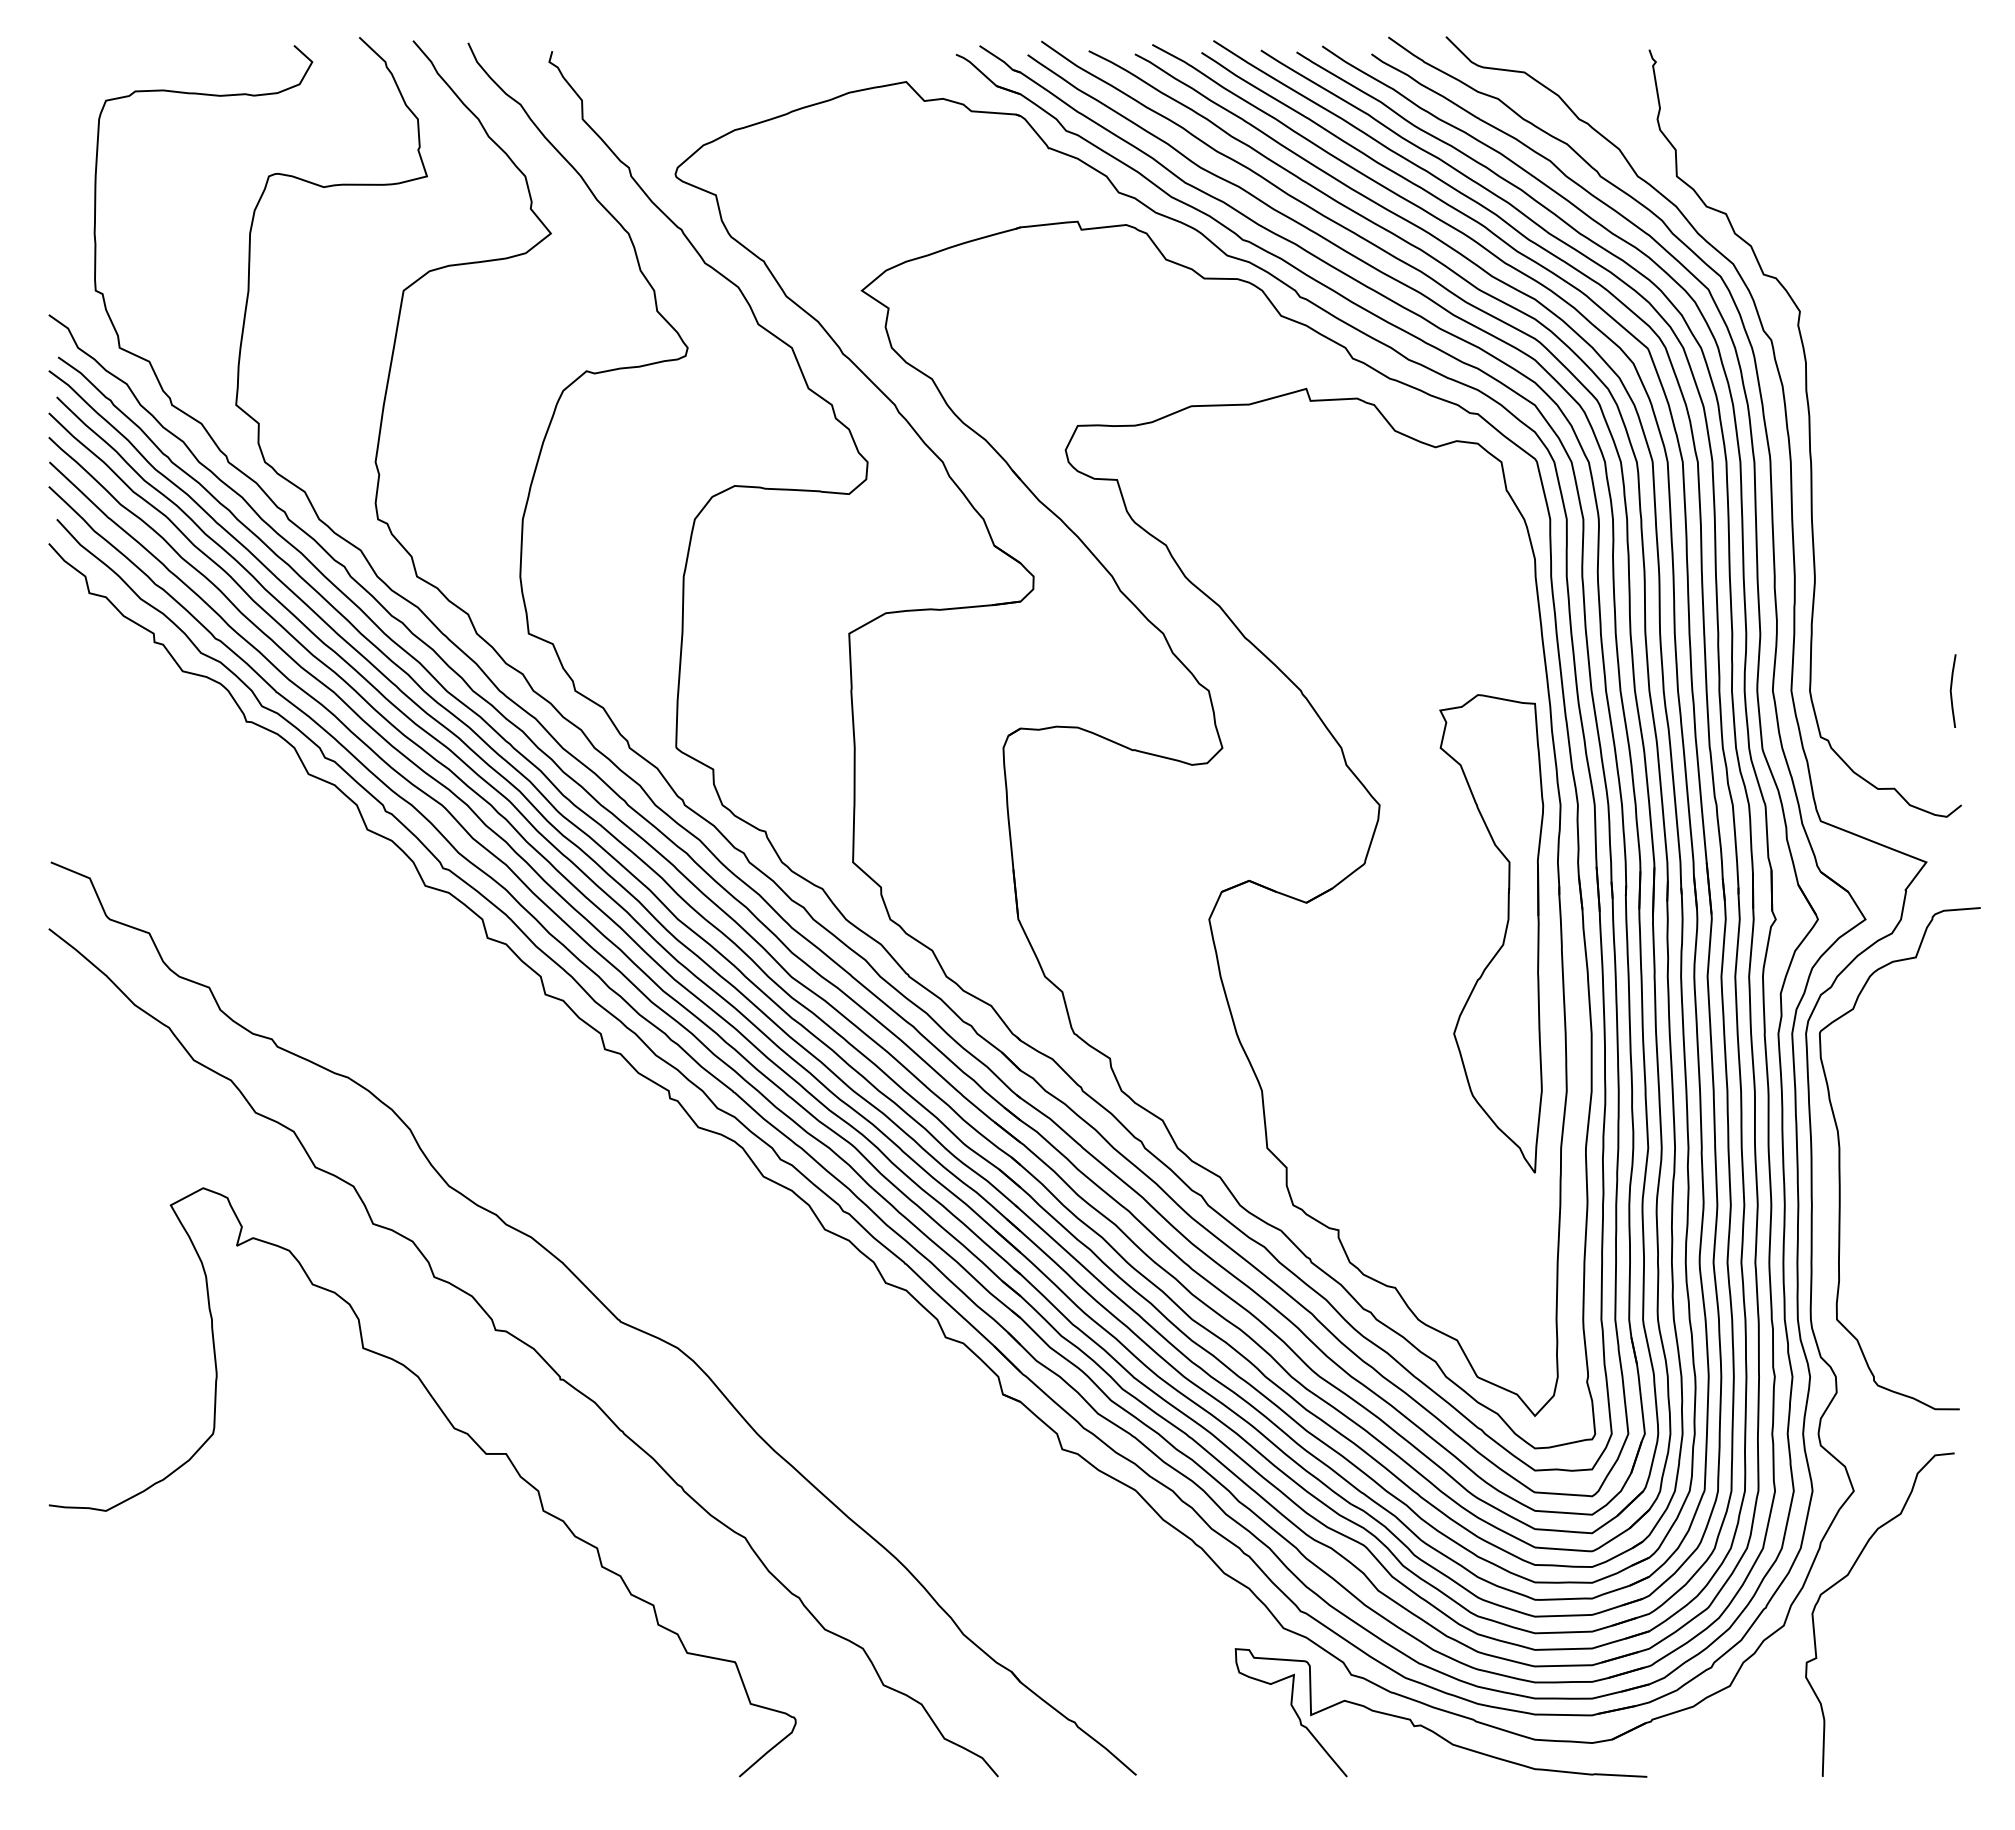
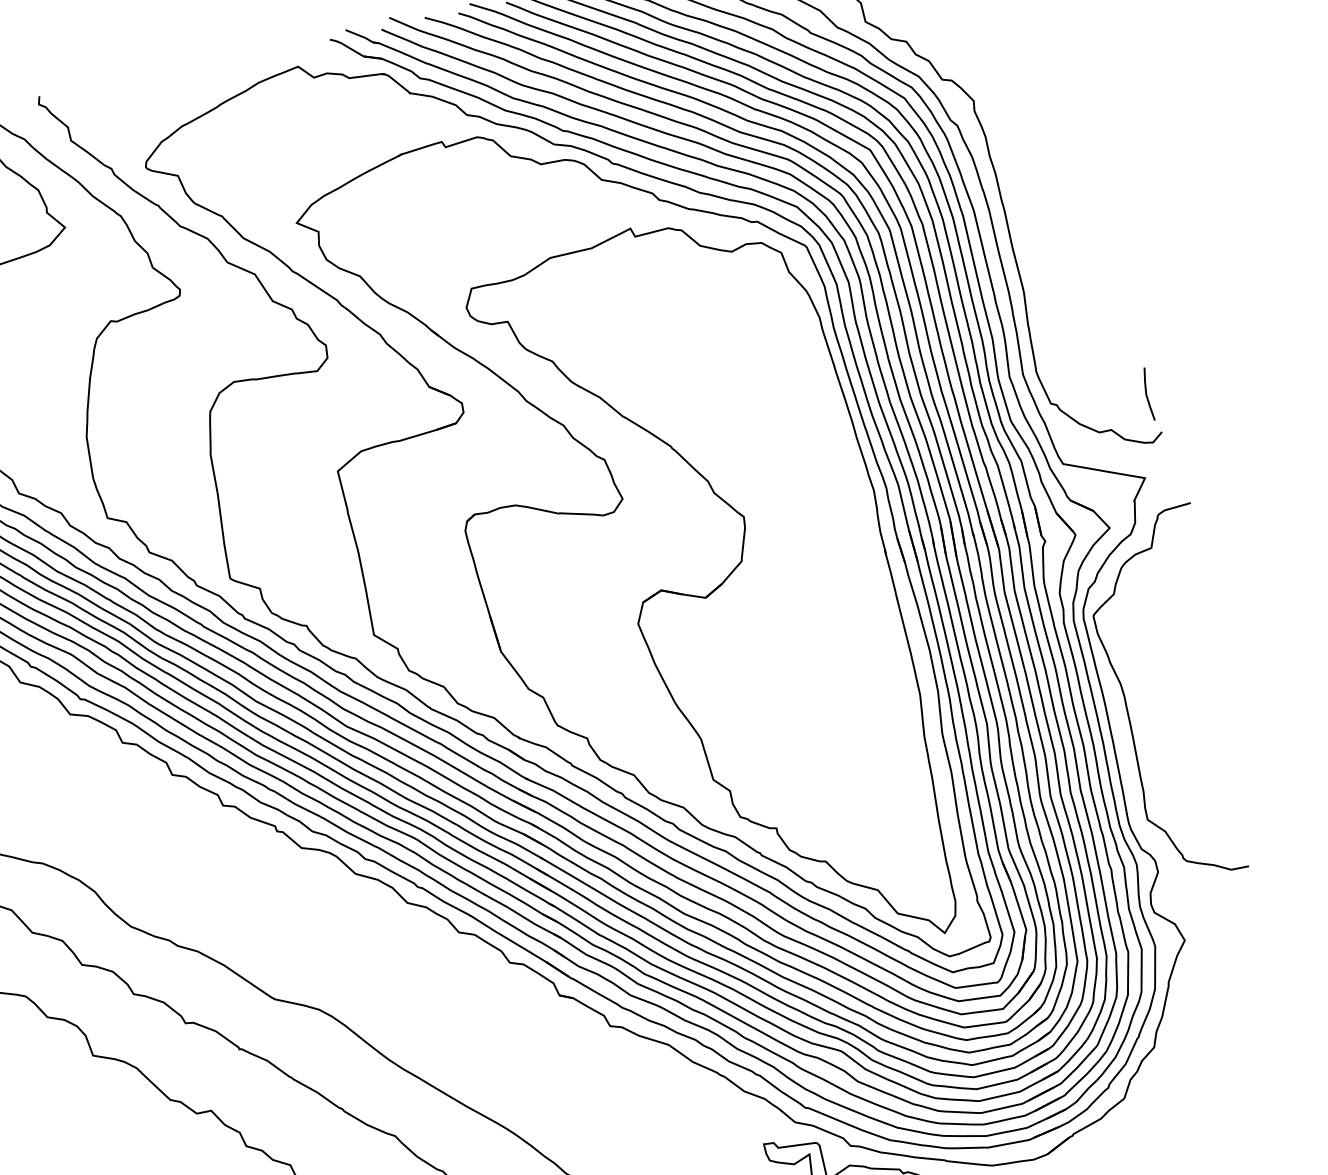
line: (1951, 690) -> (1146, 394), moved
part: (1503, 937) -> (852, 593), removed
curve: (1846, 1577) -> (1192, 1003), removed

